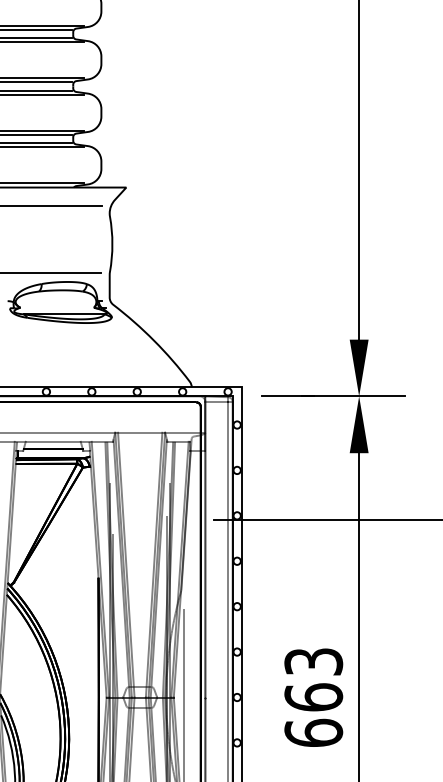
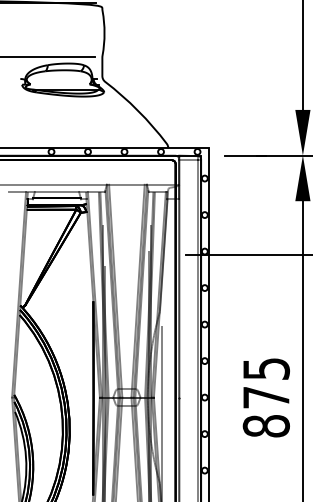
text: (313, 697) -> (266, 397), 663 -> 875

